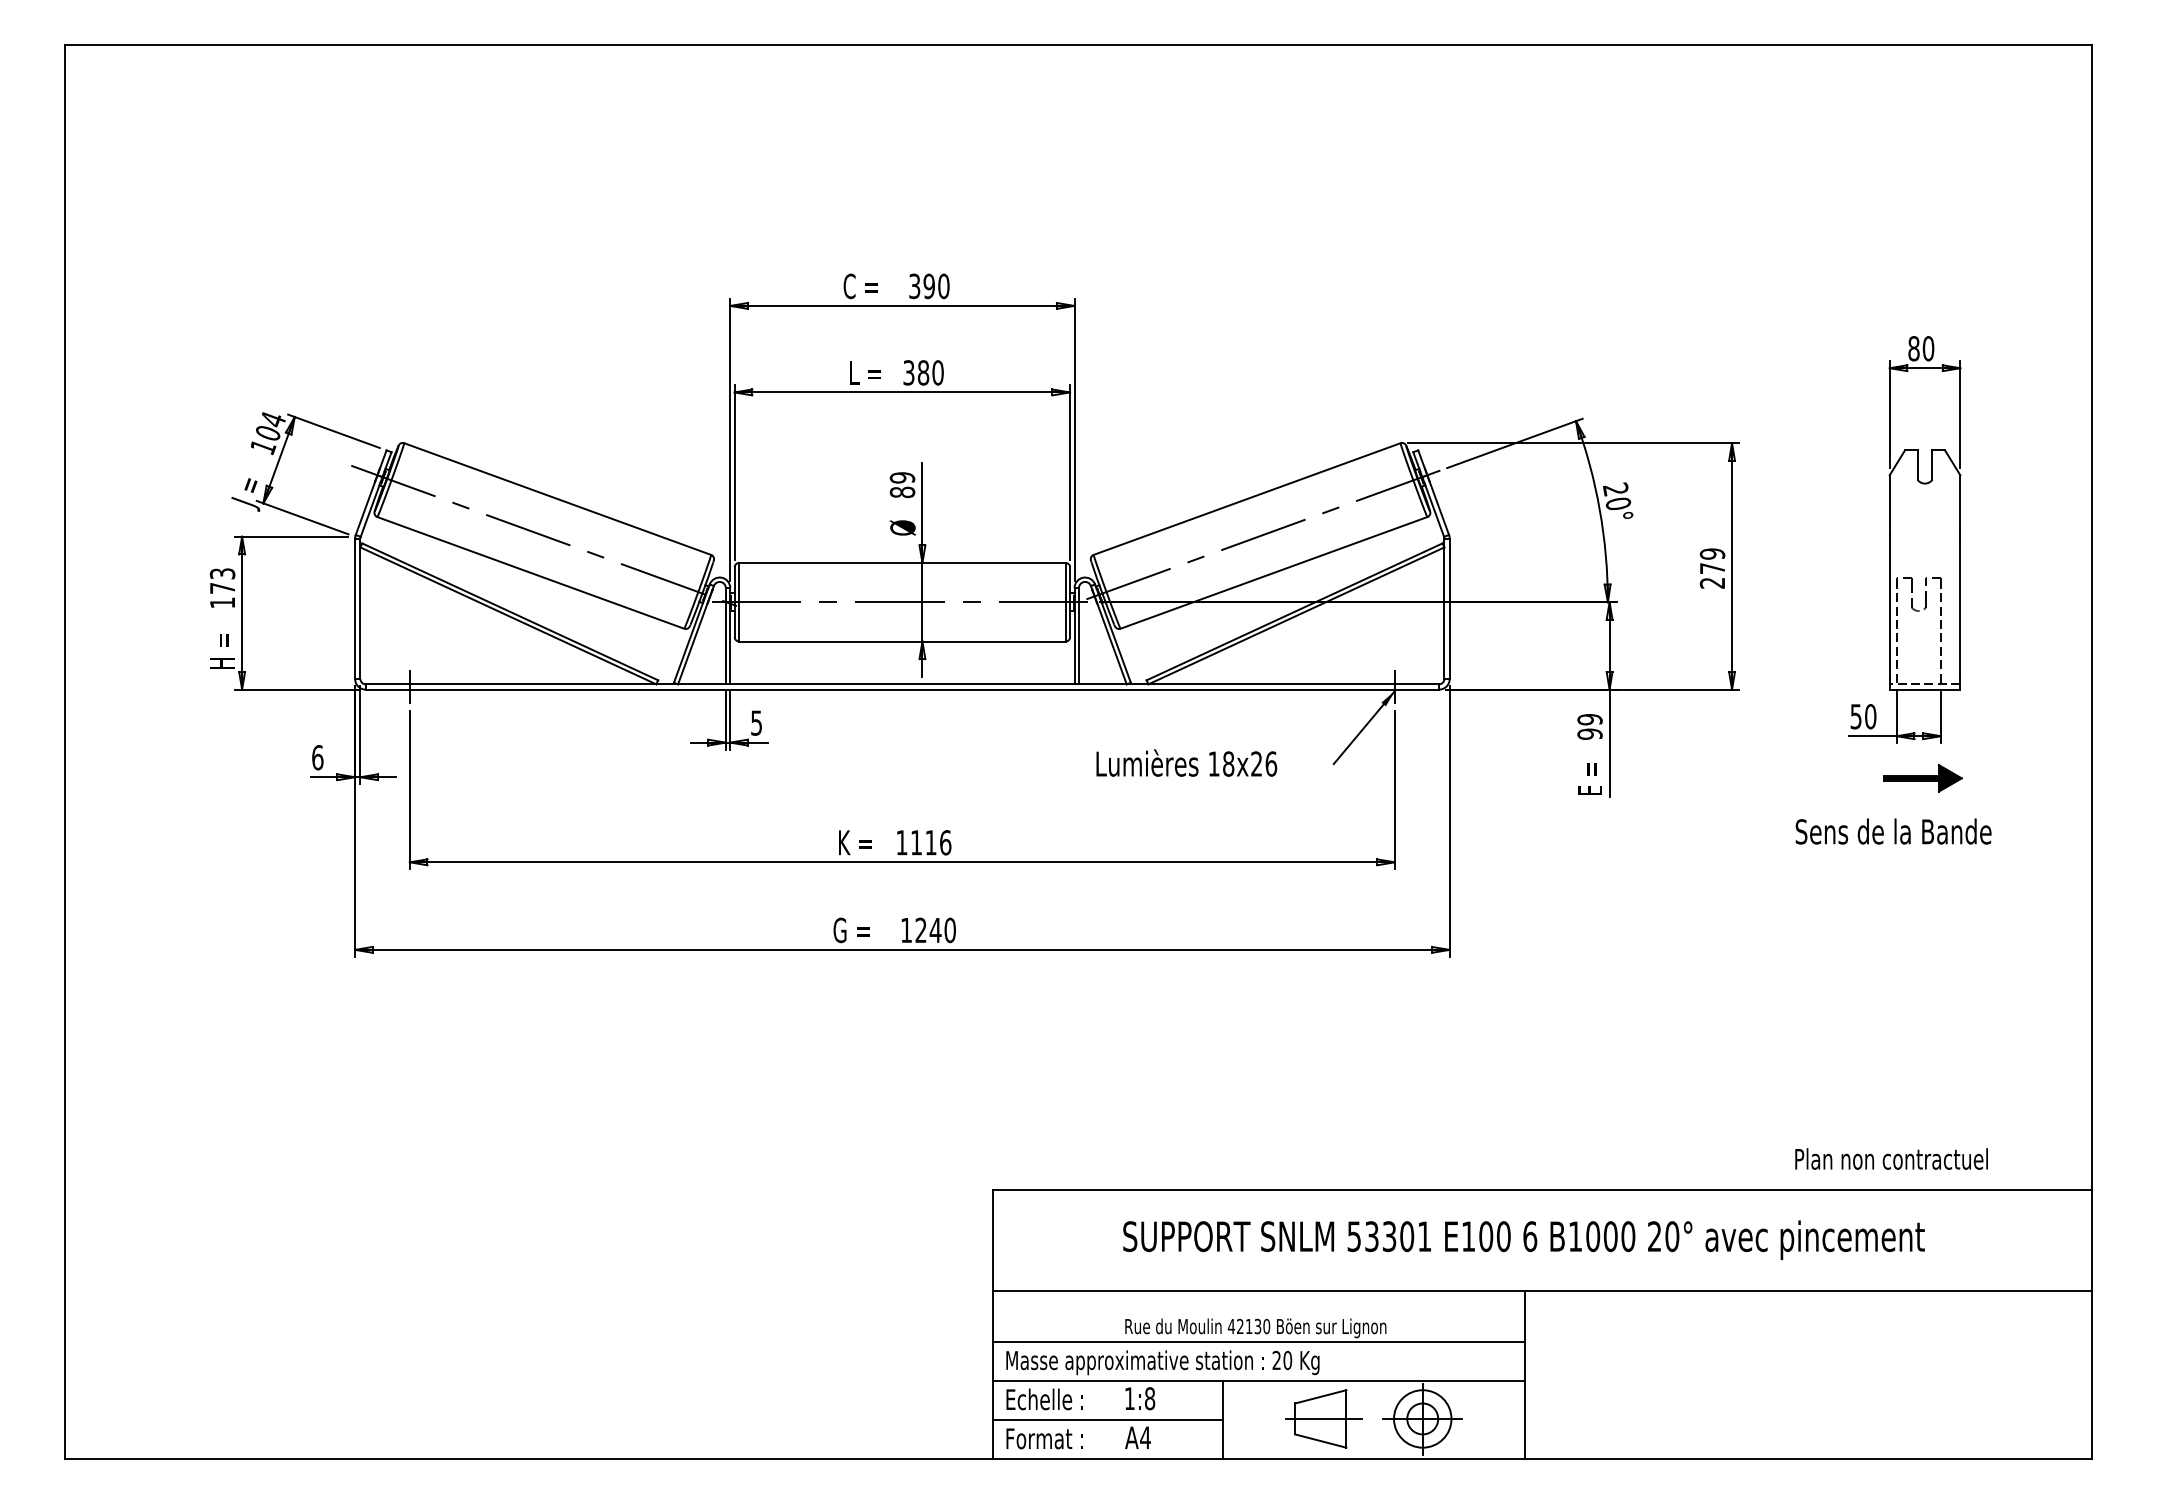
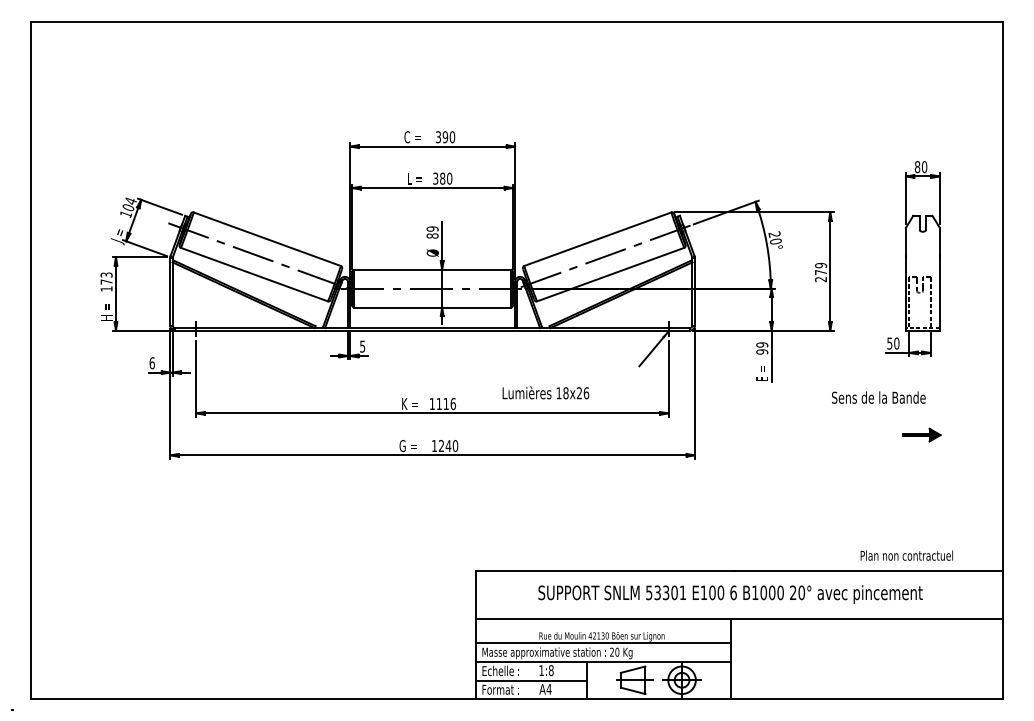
text: (1185, 762) -> (545, 392), moved
part: (1922, 777) -> (921, 434), moved
text: (1892, 831) -> (878, 397), moved

